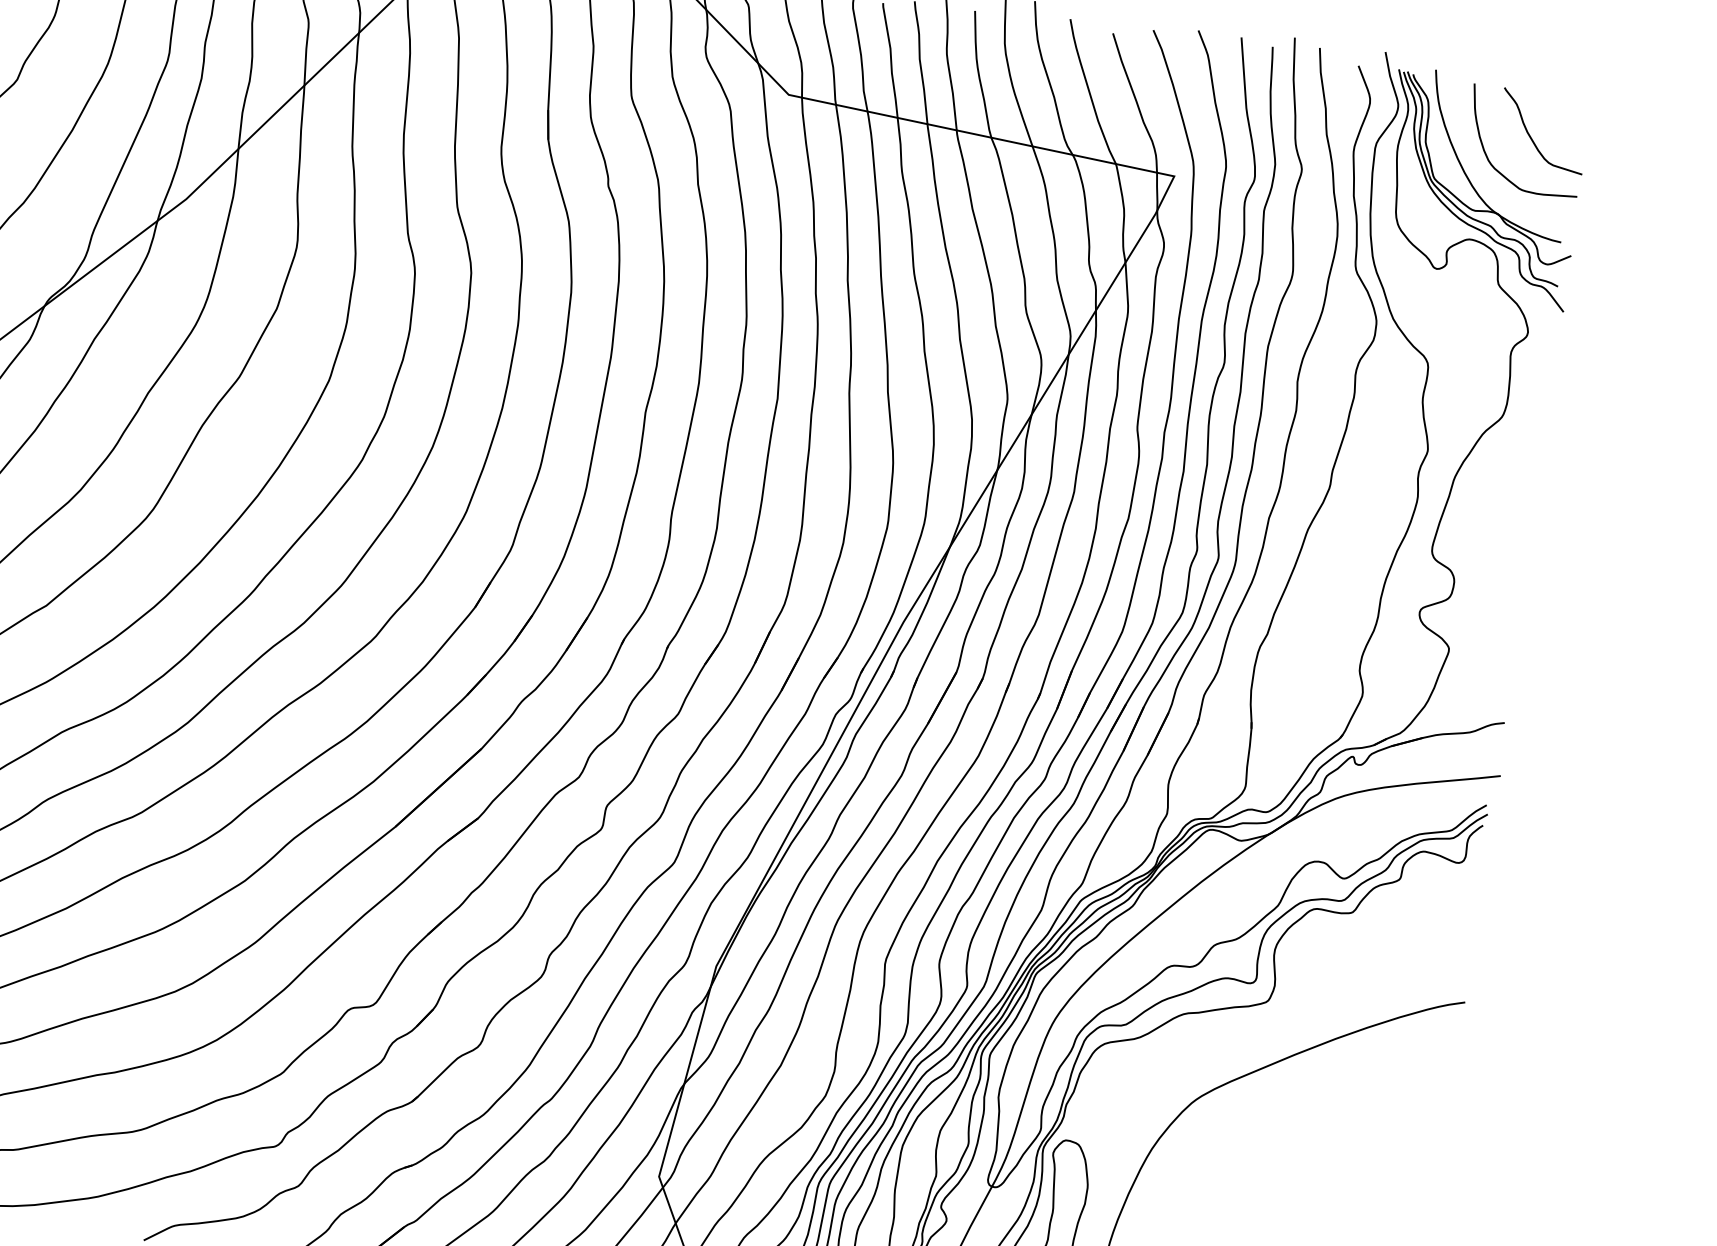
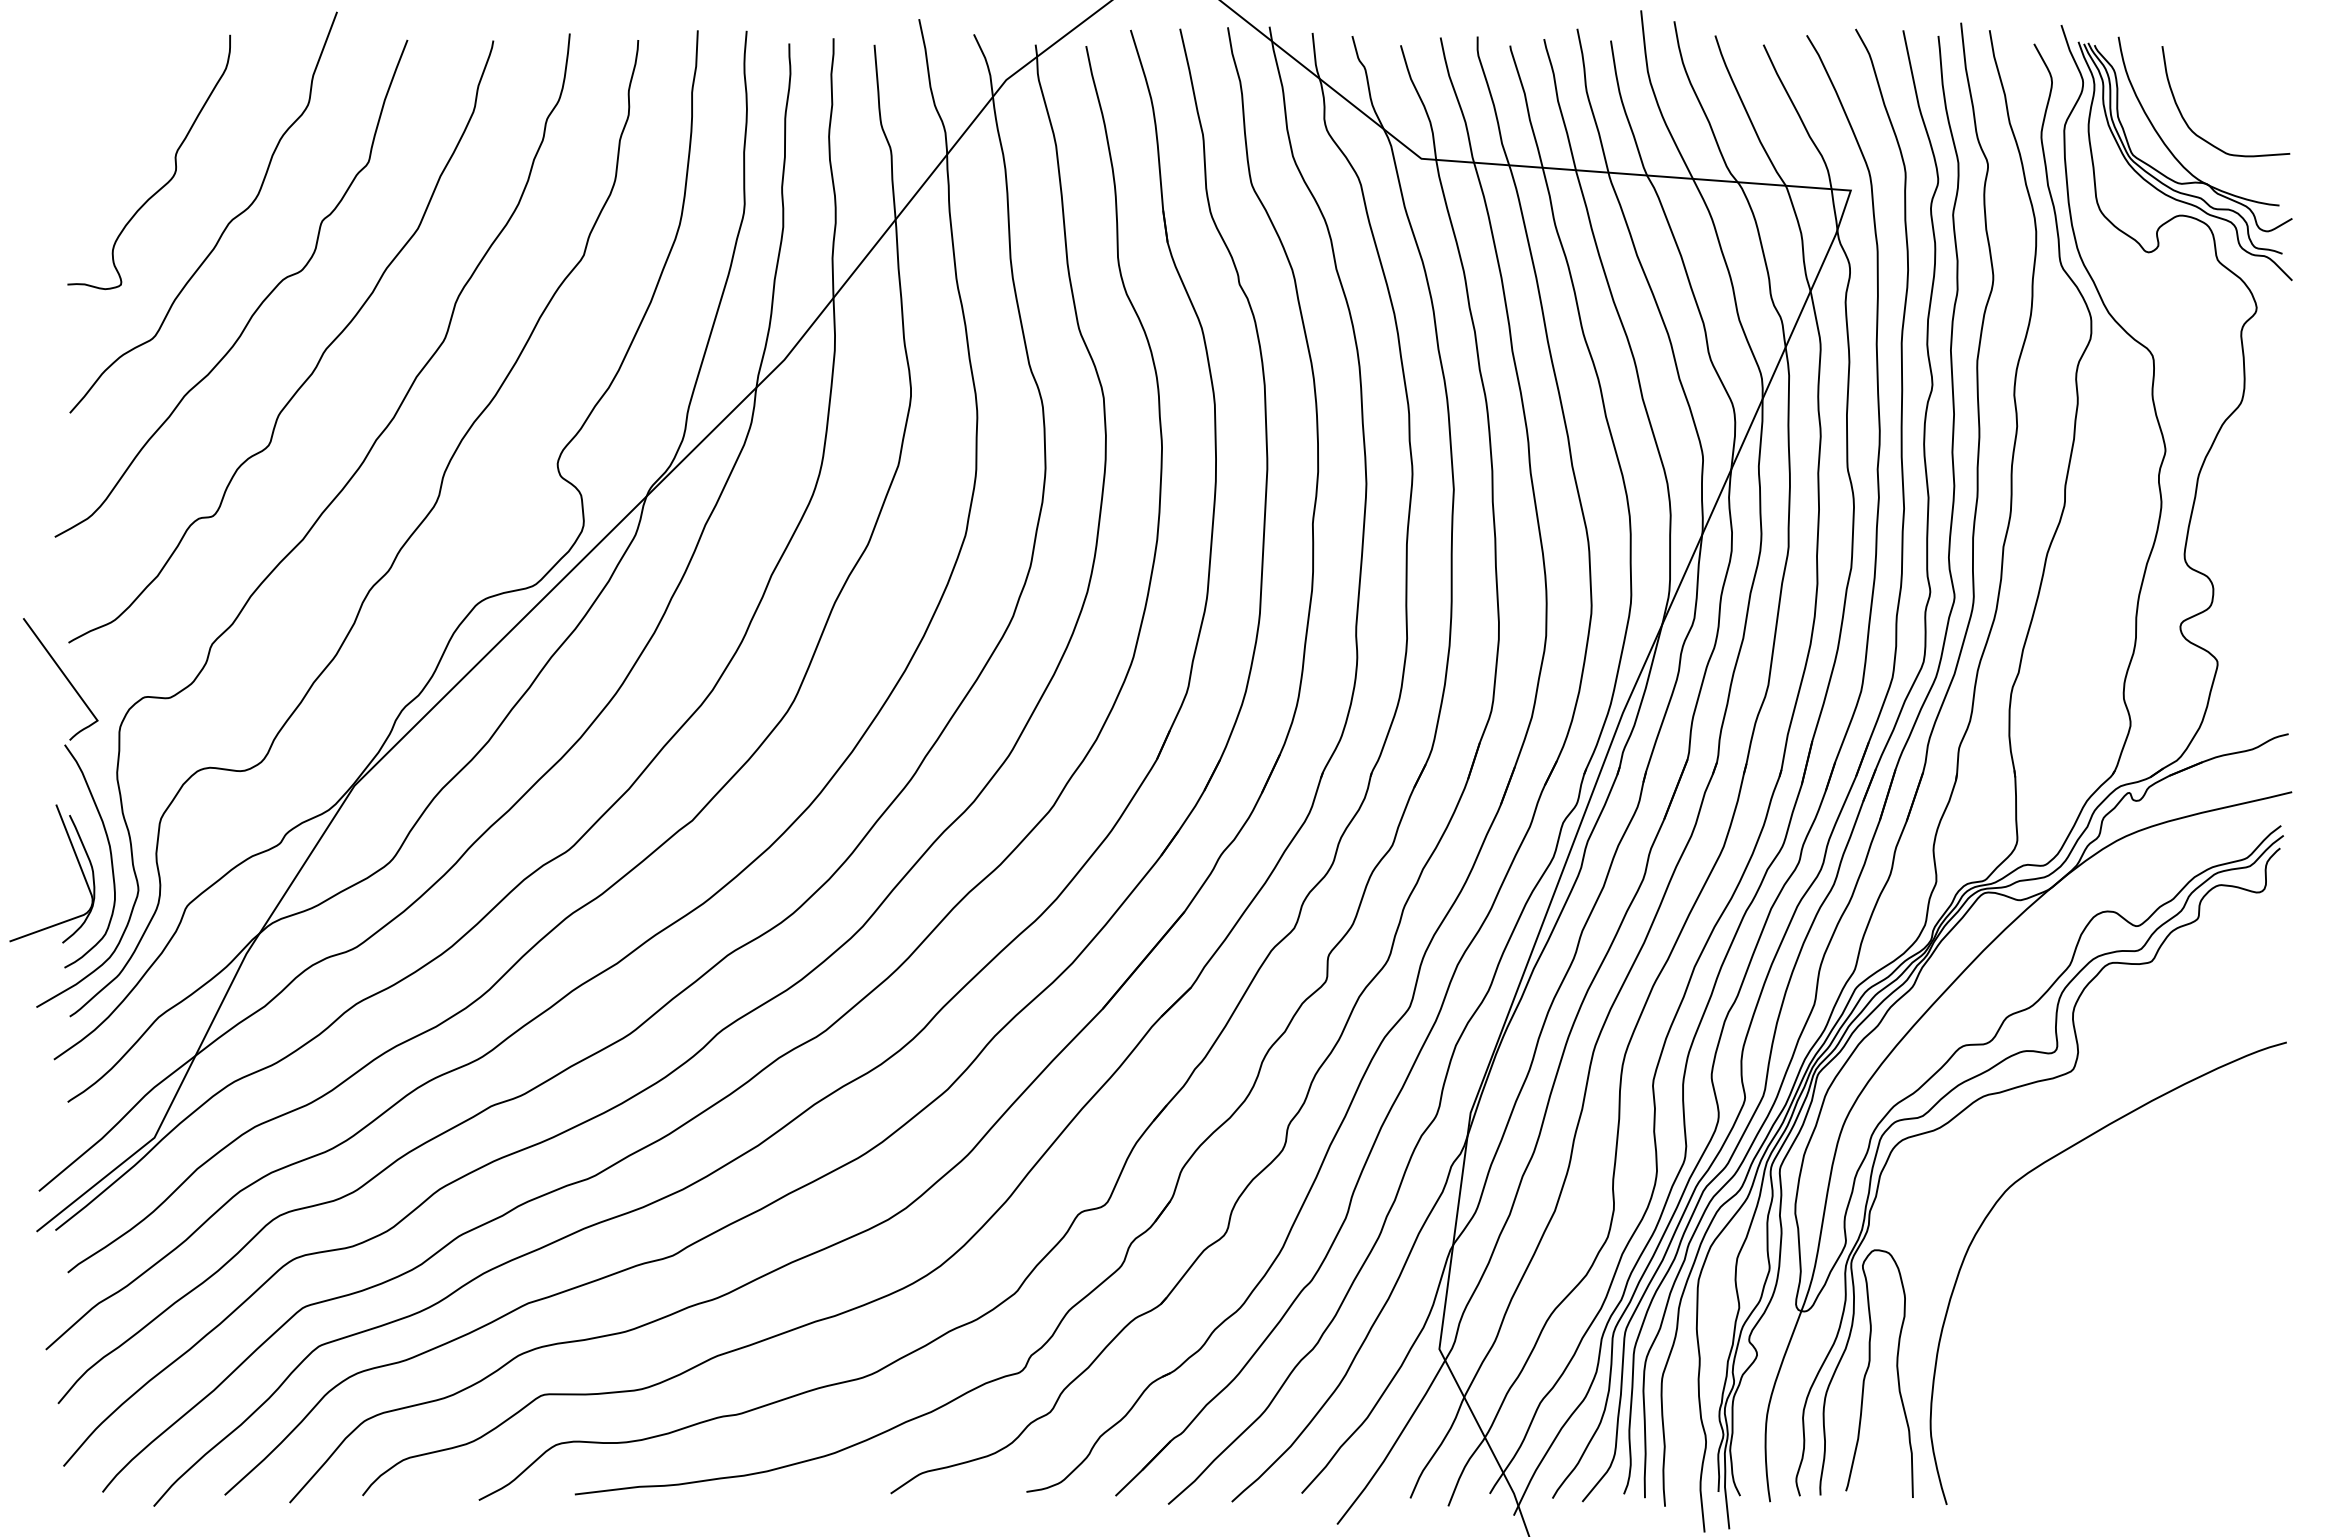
curve: (1532, 138) -> (2233, 97), removed

